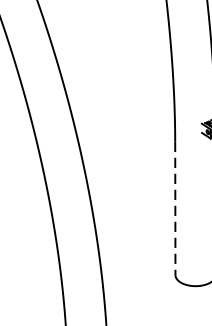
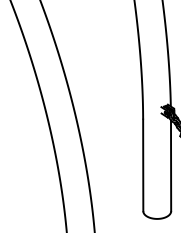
line: (175, 208) -> (143, 165), dashed -> solid

